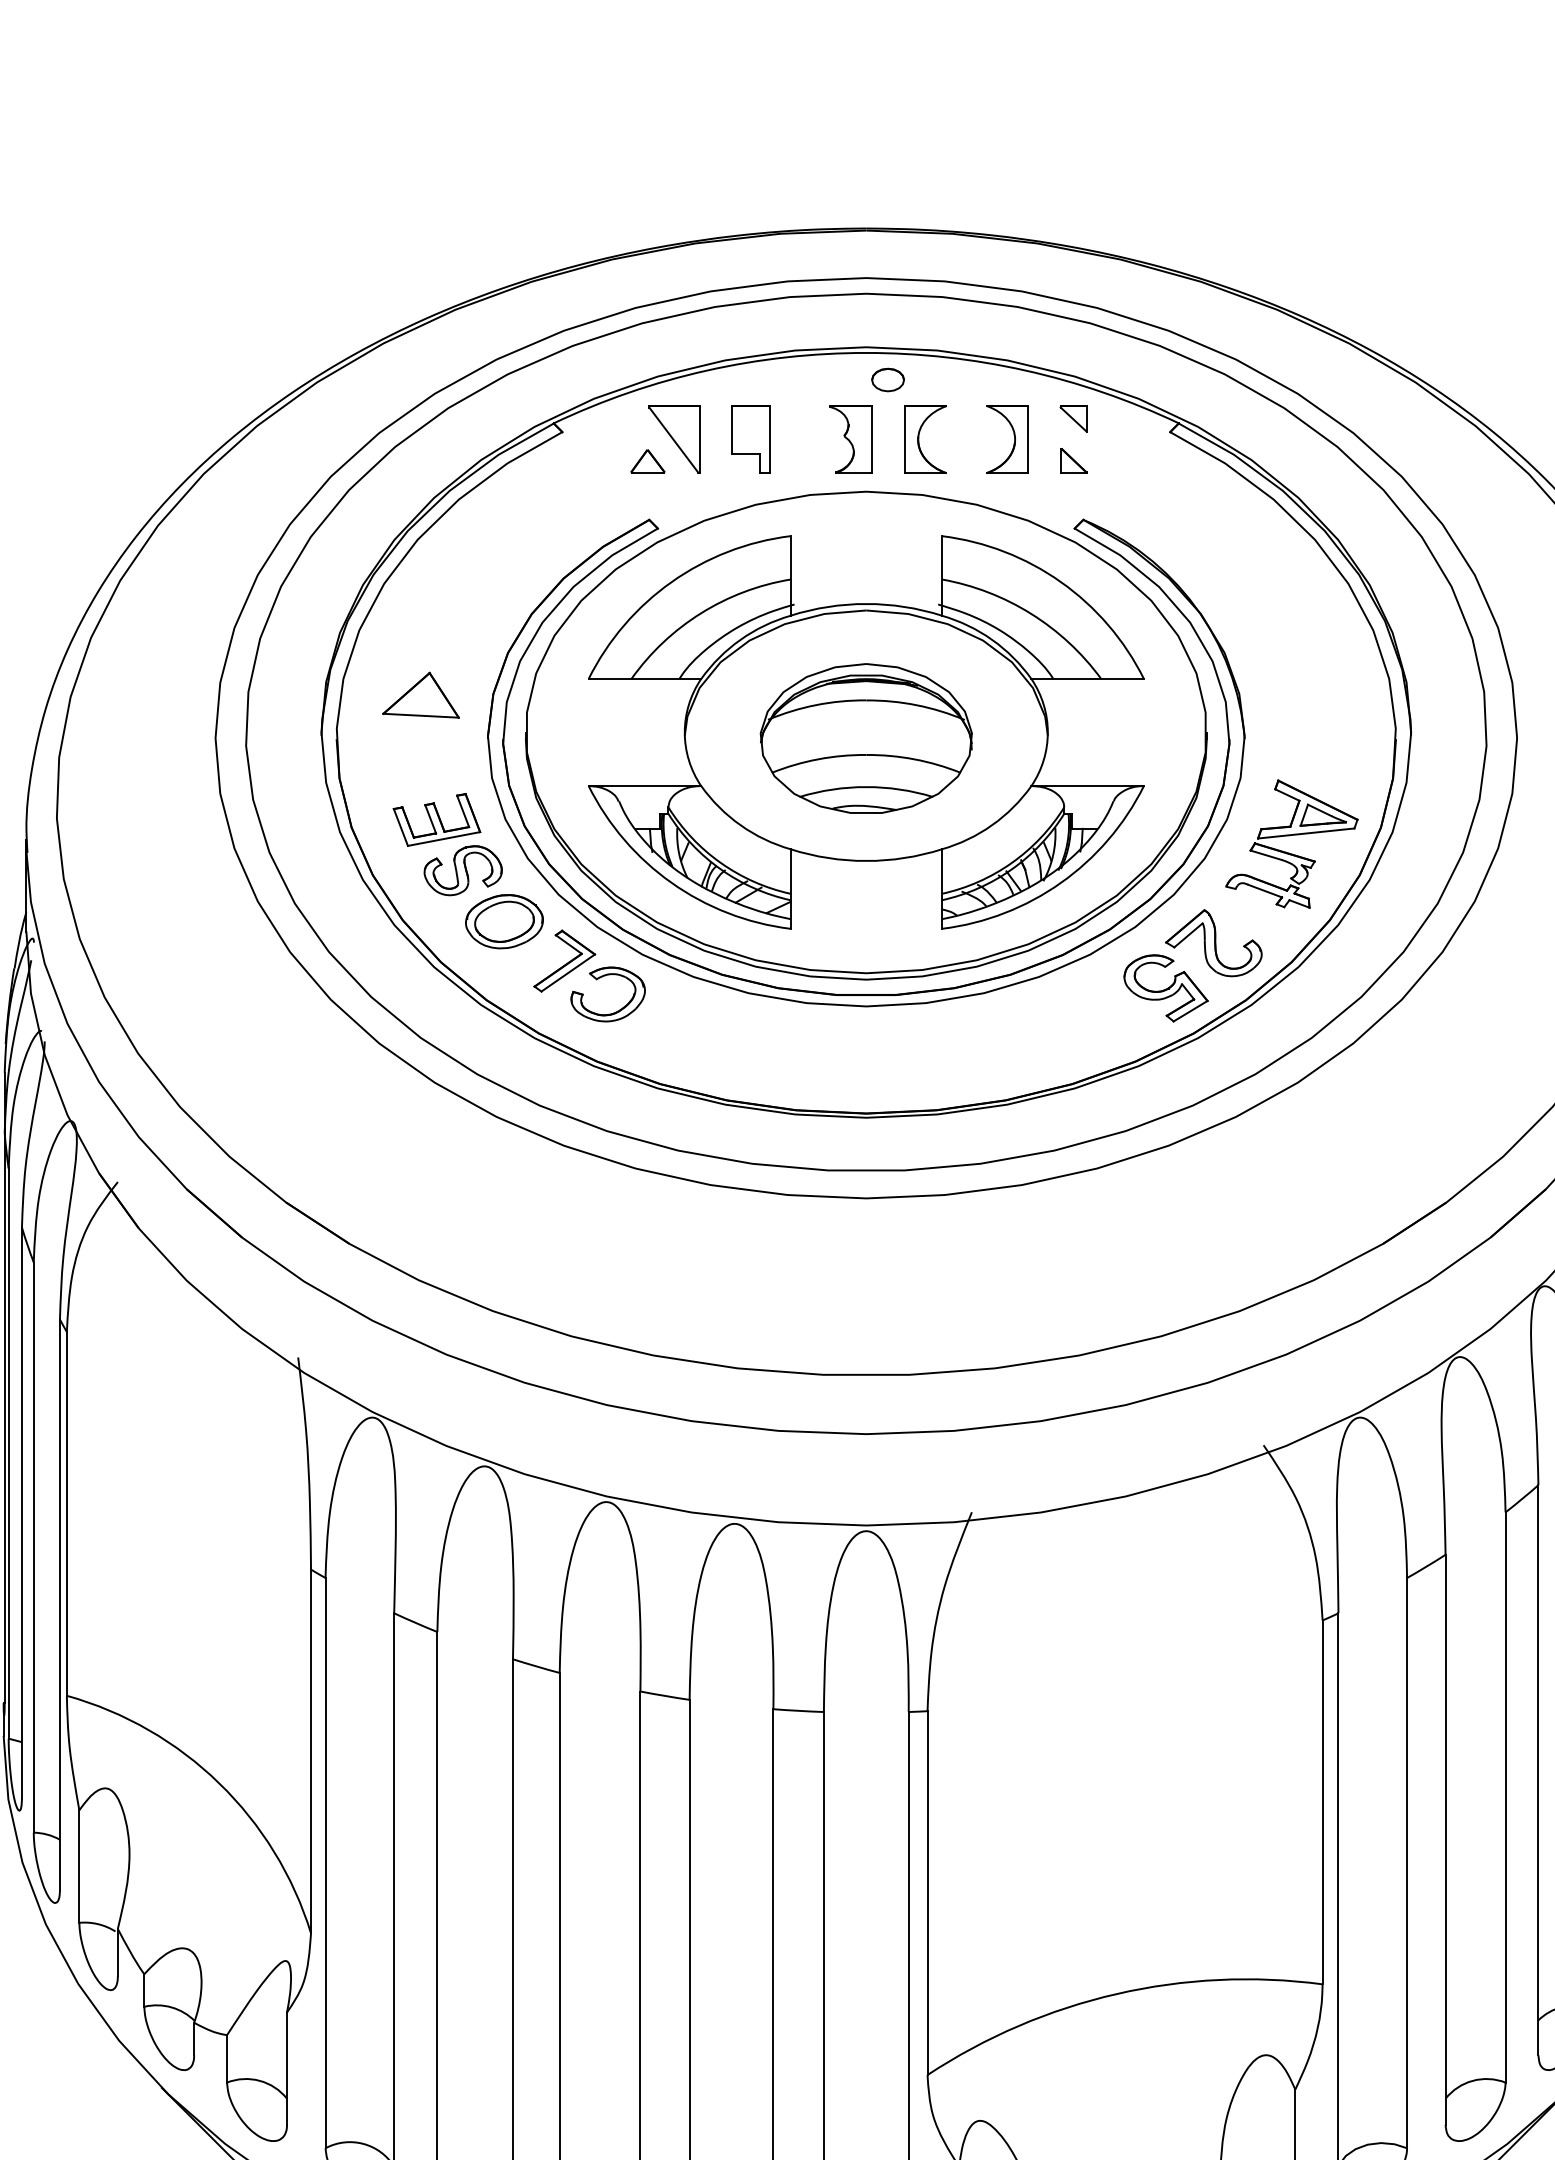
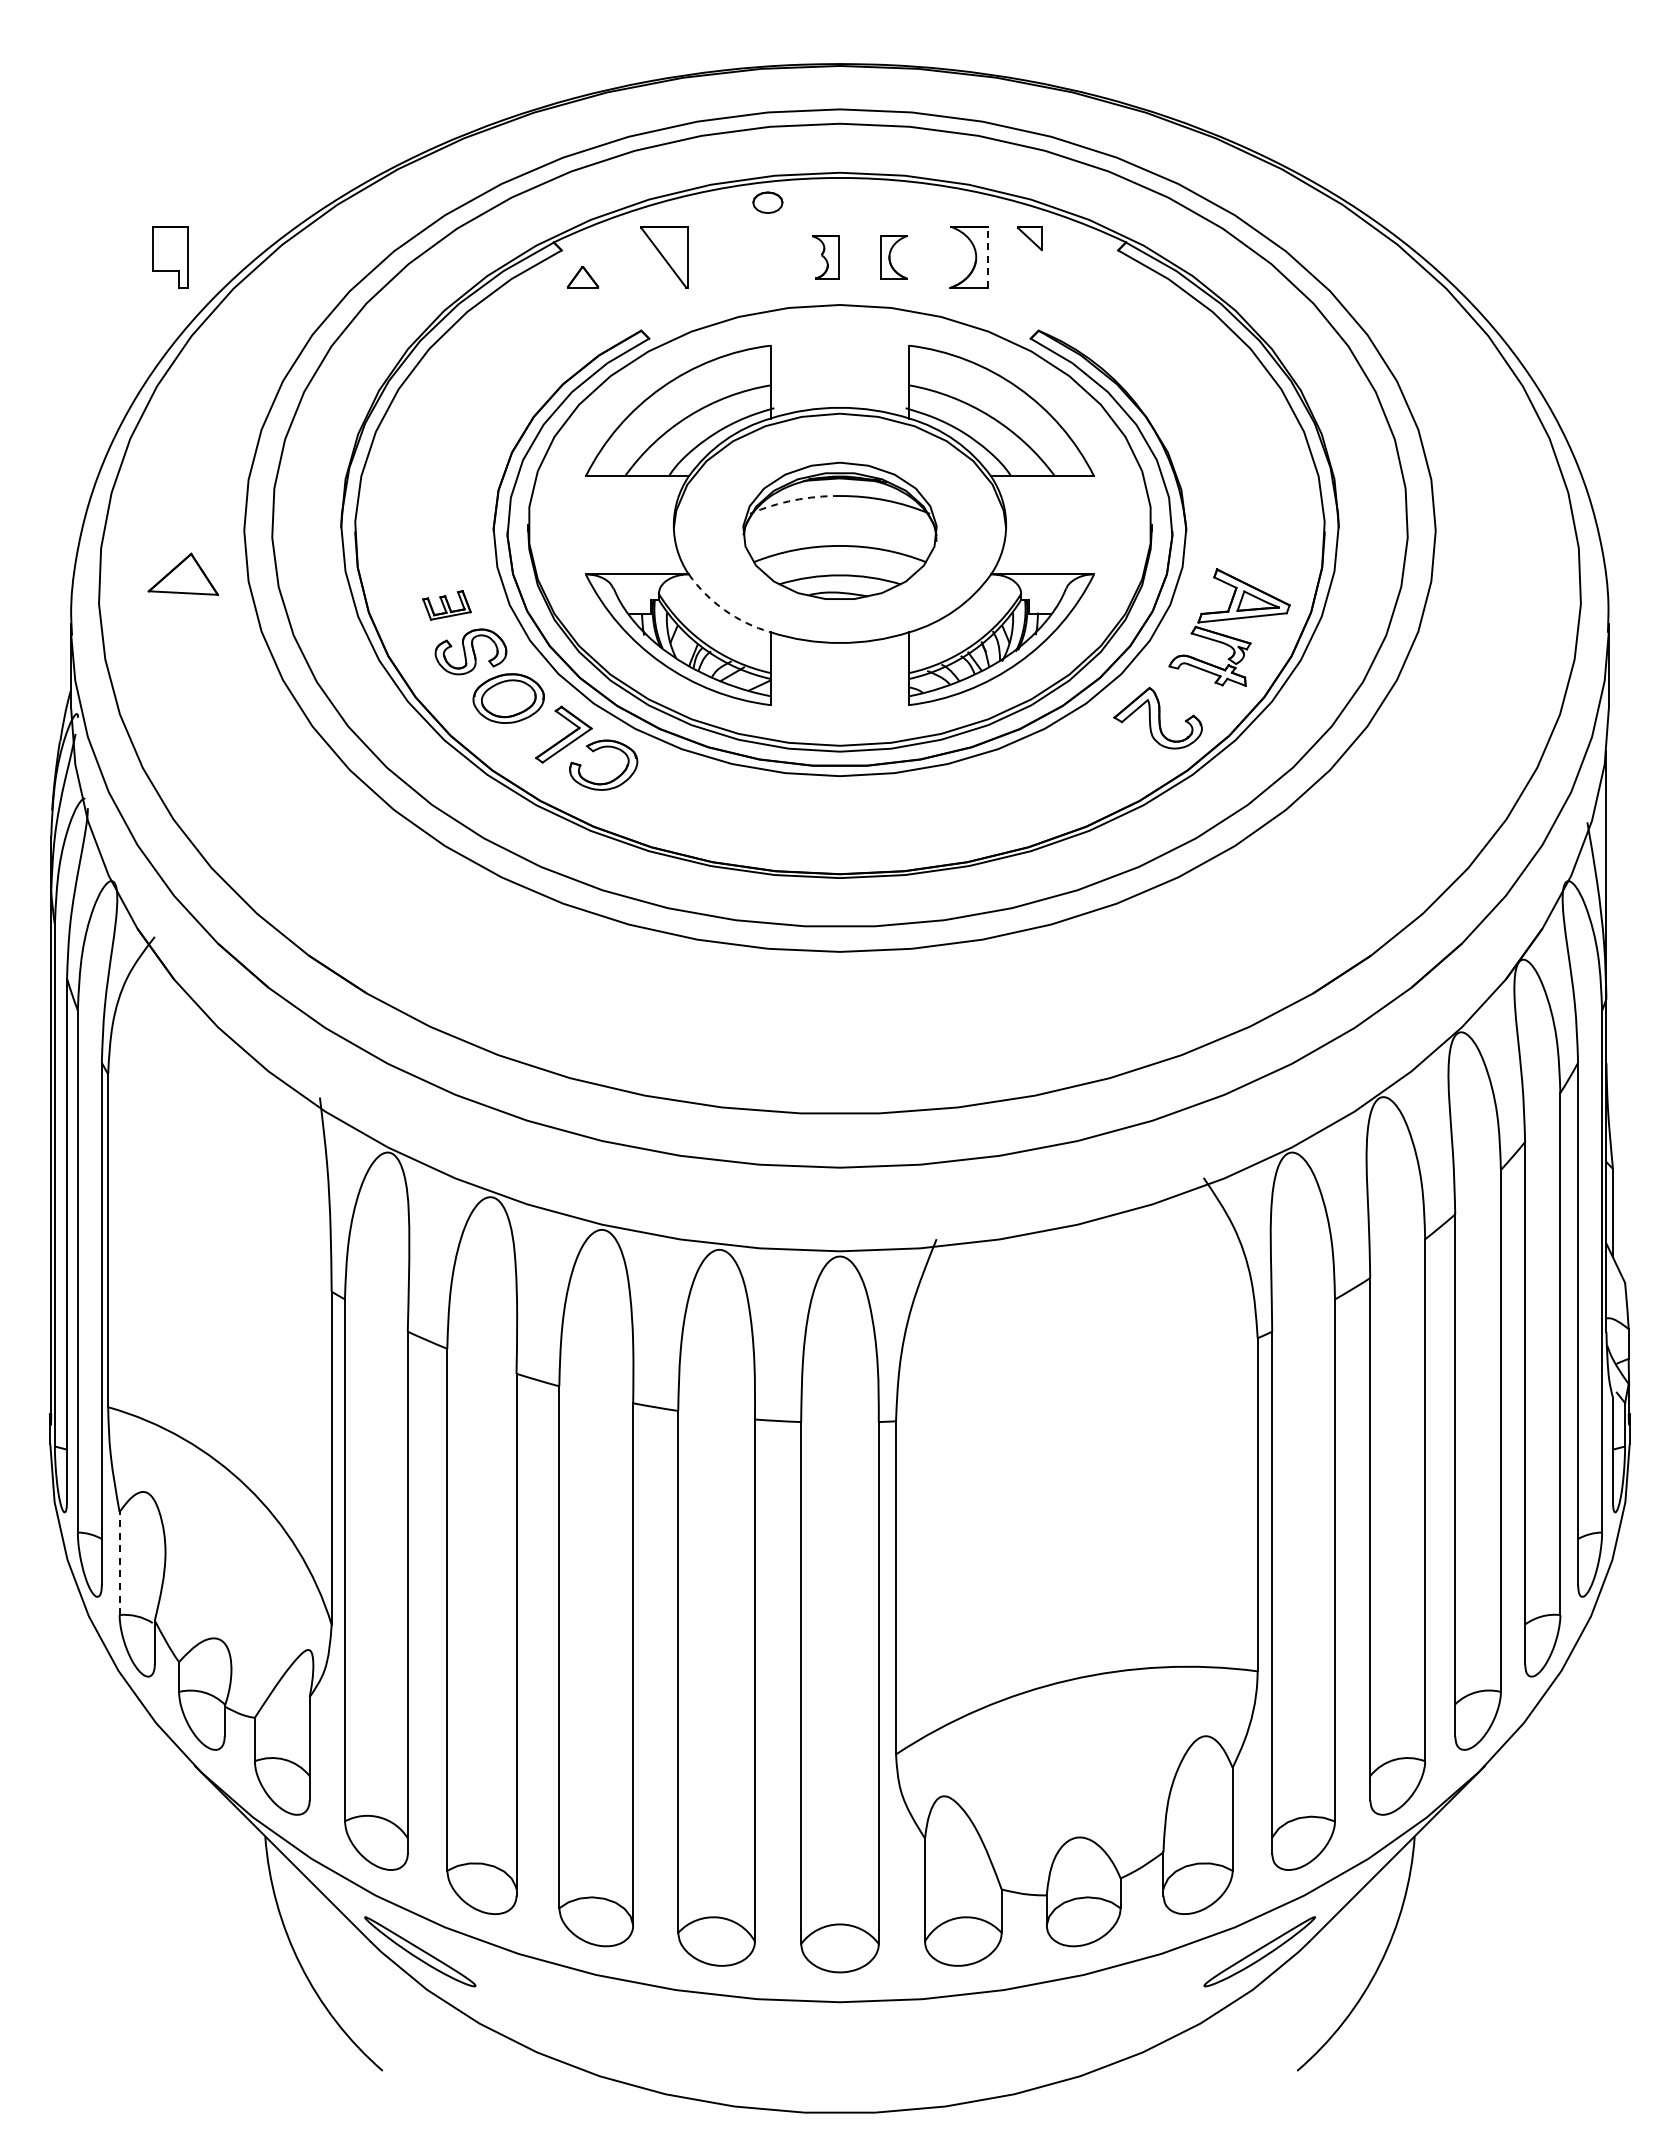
part: (887, 379) -> (767, 202), moved
part: (751, 439) -> (170, 257), moved
part: (850, 439) -> (825, 257), size x0.7
part: (924, 439) -> (893, 257), size x0.7
line: (1027, 439) -> (987, 257), solid -> dashed
part: (1073, 460) -> (1029, 276), removed
part: (648, 461) -> (583, 277), moved
part: (420, 694) -> (182, 573), moved
arc: (816, 705) -> (794, 500), solid -> dashed
part: (436, 819) -> (446, 605), size x0.6
arc: (740, 825) -> (724, 610), solid -> dashed
part: (1166, 988) -> (1114, 759), removed
line: (79, 1866) -> (119, 1563), solid -> dashed

